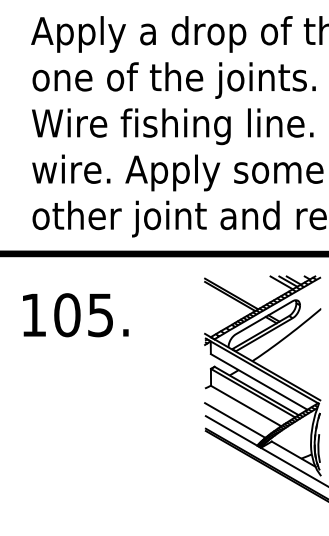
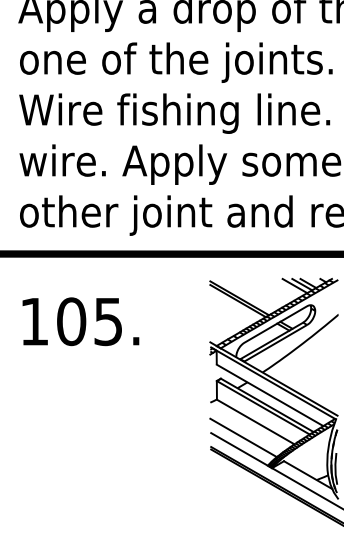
text: (75, 315) -> (80, 322), moved

